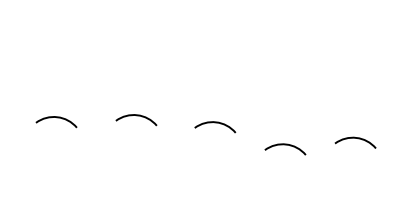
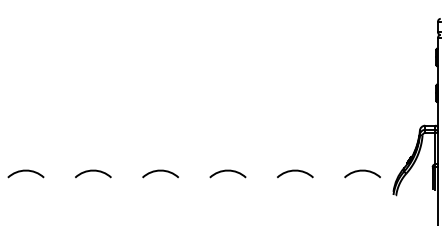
arc: (137, 116) -> (93, 171), moved
arc: (215, 123) -> (160, 171), moved
arc: (356, 139) -> (295, 171), moved

